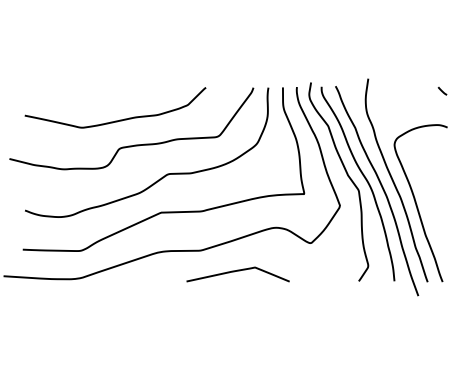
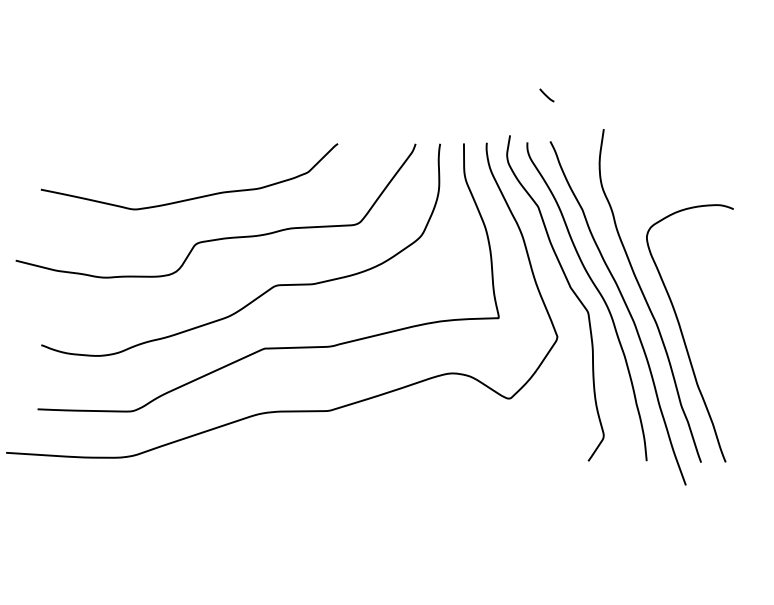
curve: (442, 91) -> (546, 96), moved
curve: (237, 271) -> (389, 445), removed

